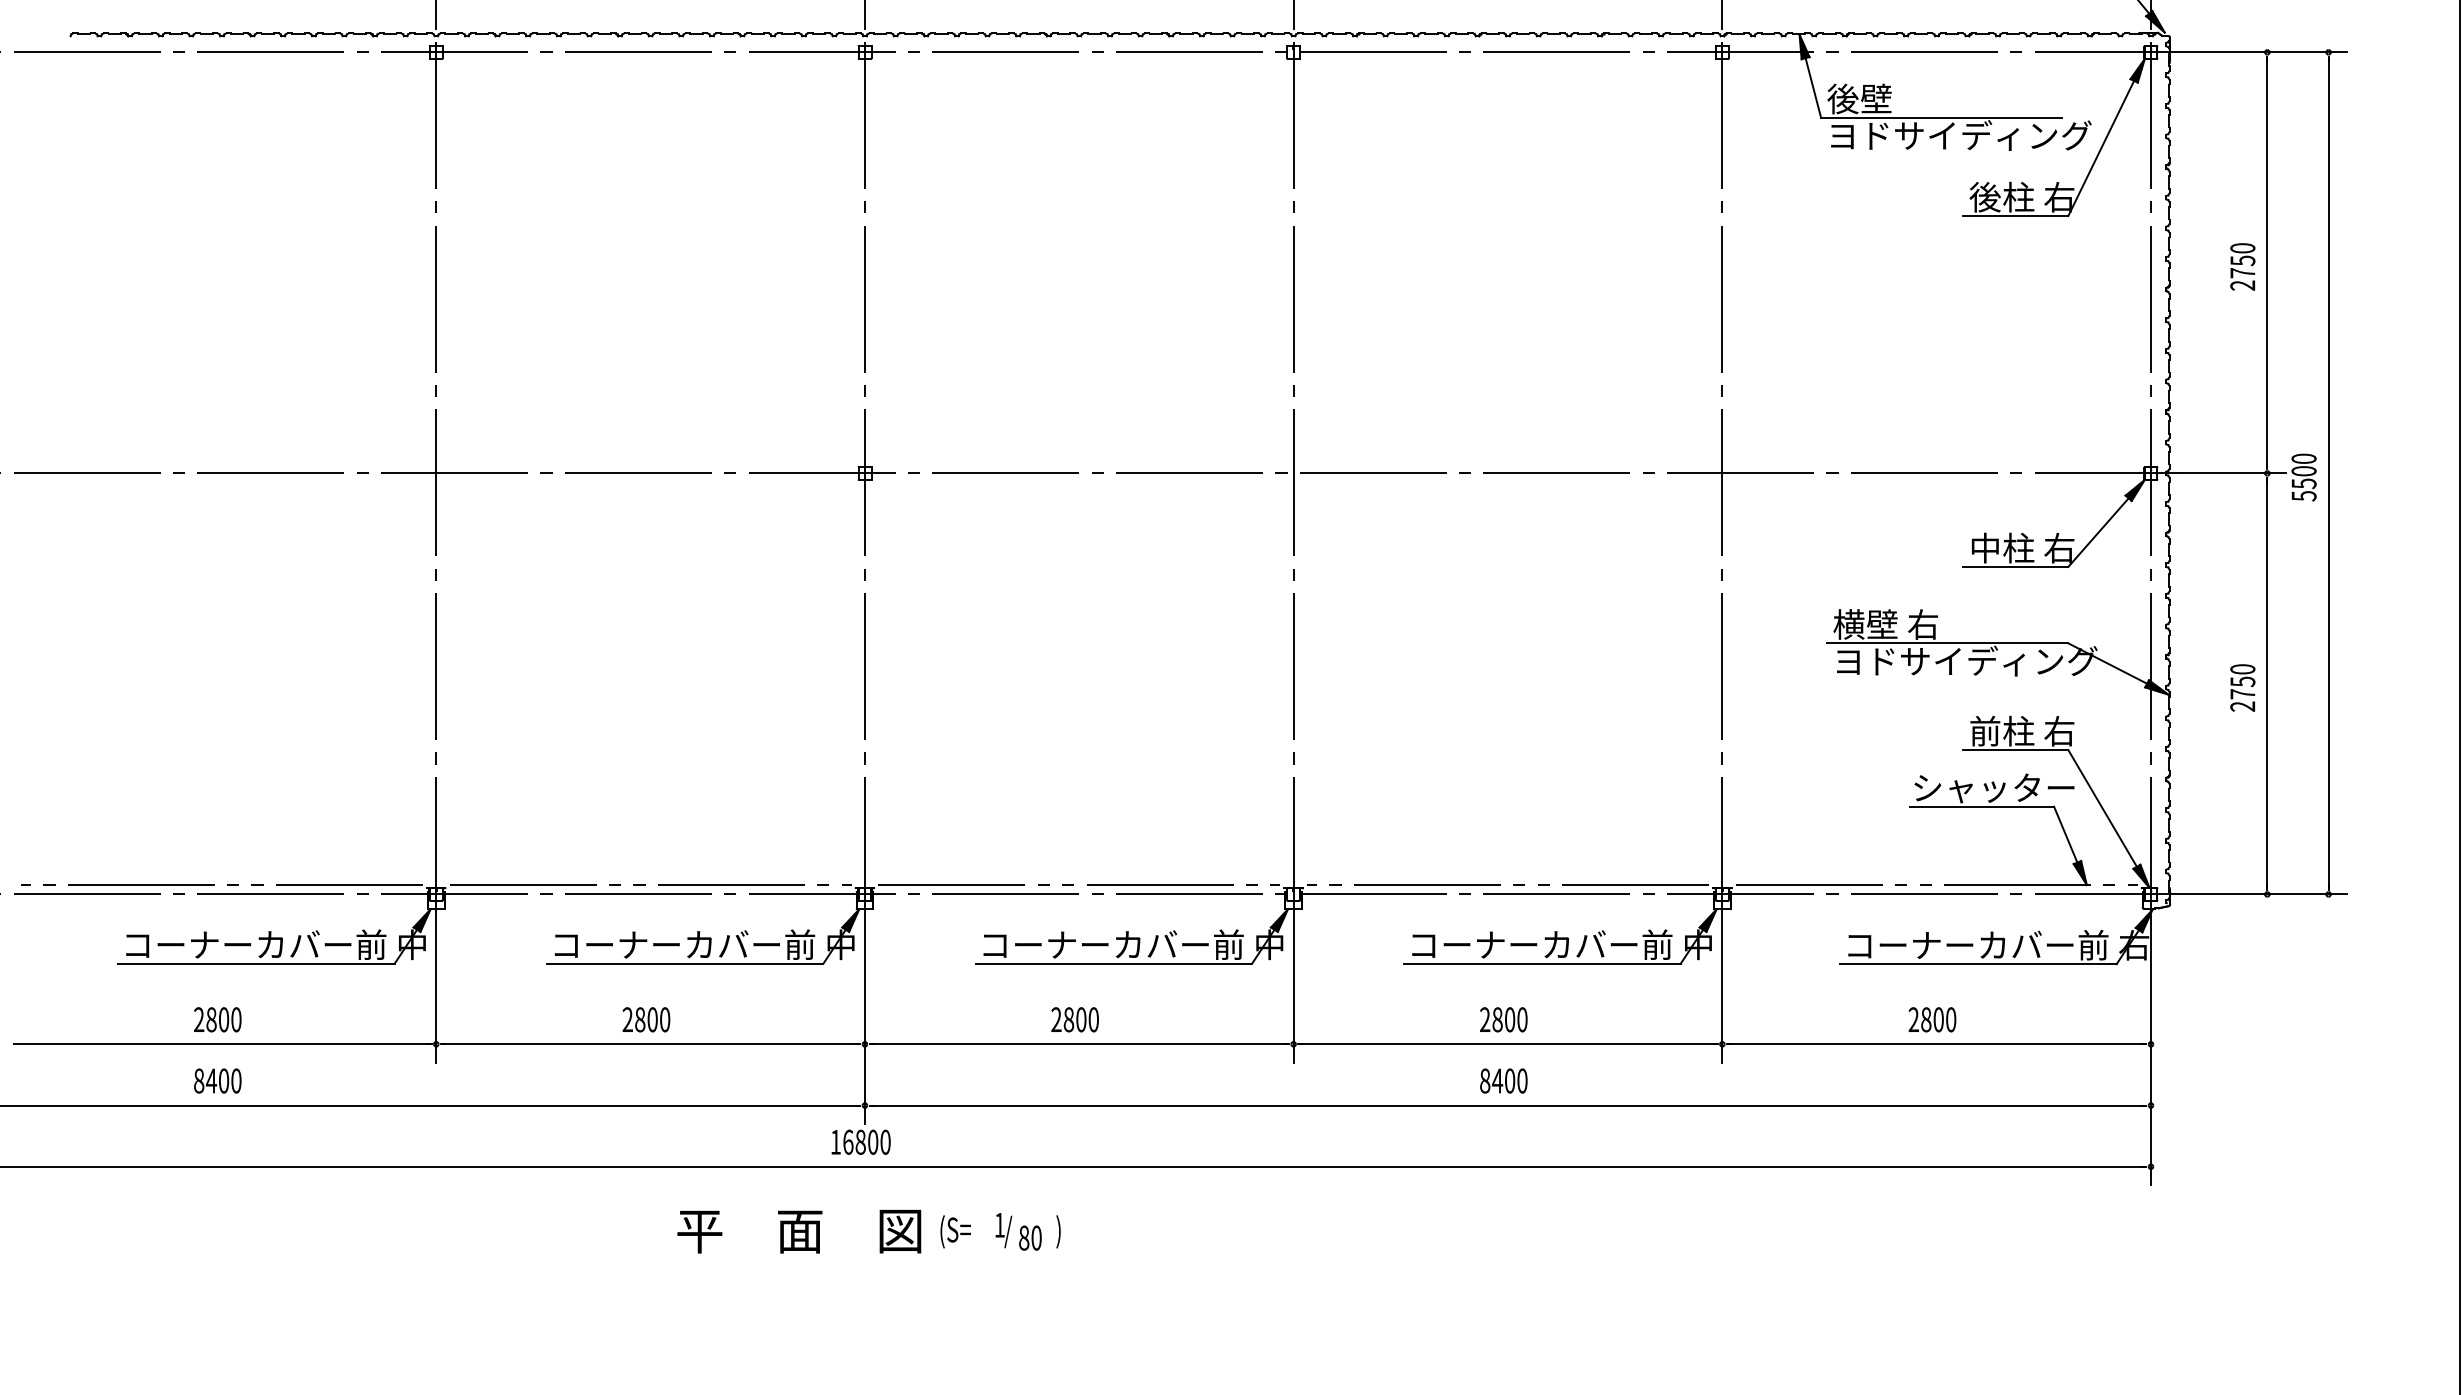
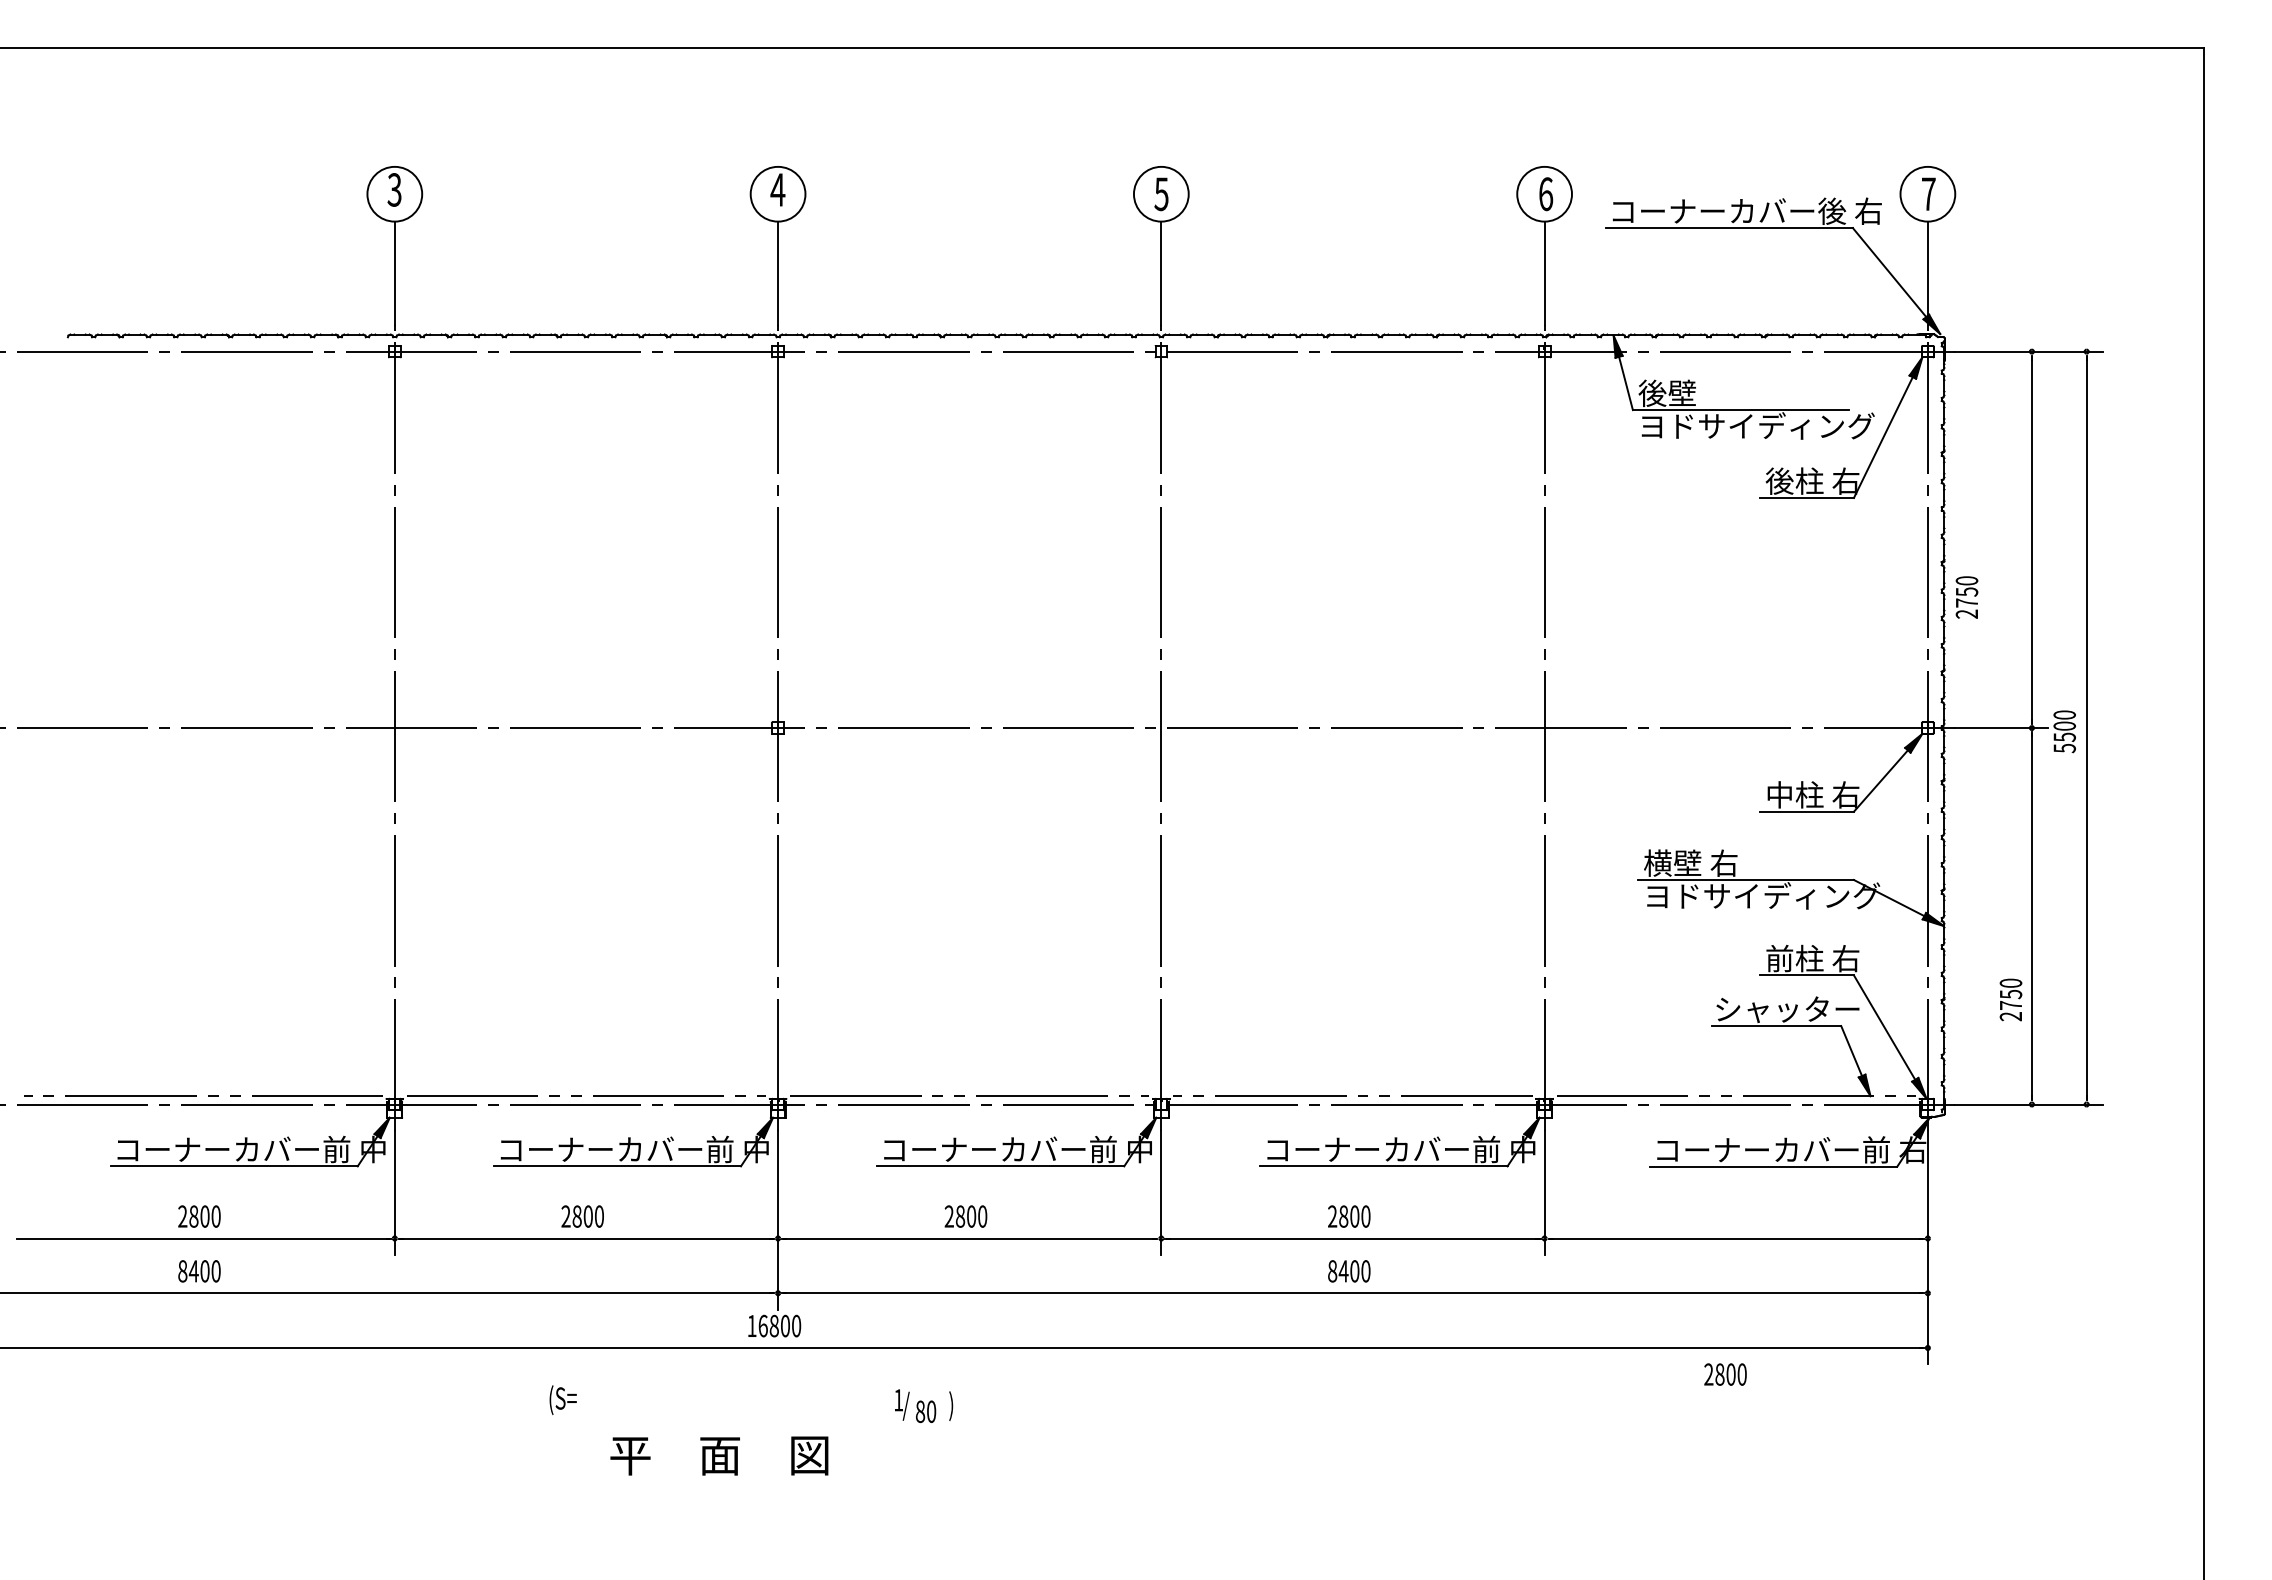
text: (2242, 266) -> (1966, 597), moved
text: (2242, 687) -> (2010, 999), moved
text: (1932, 1019) -> (1725, 1374), moved
text: (799, 1231) -> (719, 1455), moved
text: (954, 1231) -> (562, 1399), moved

